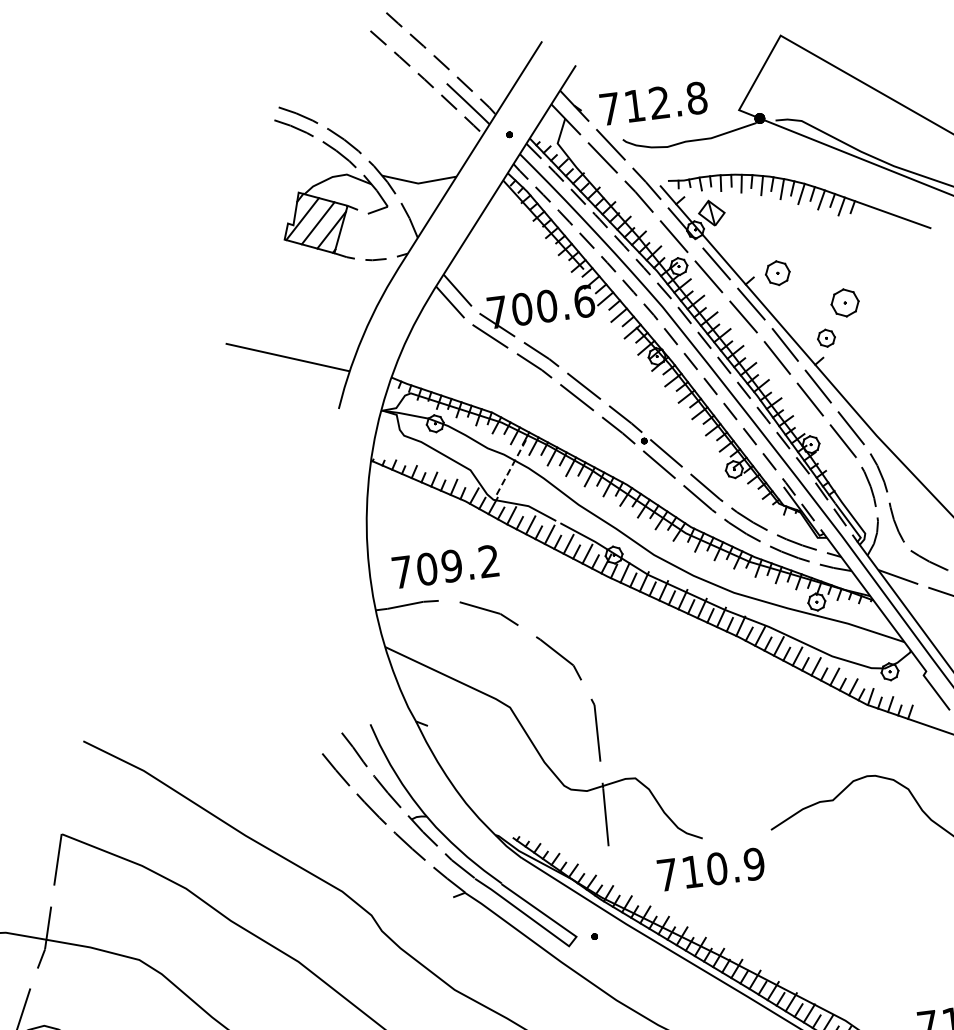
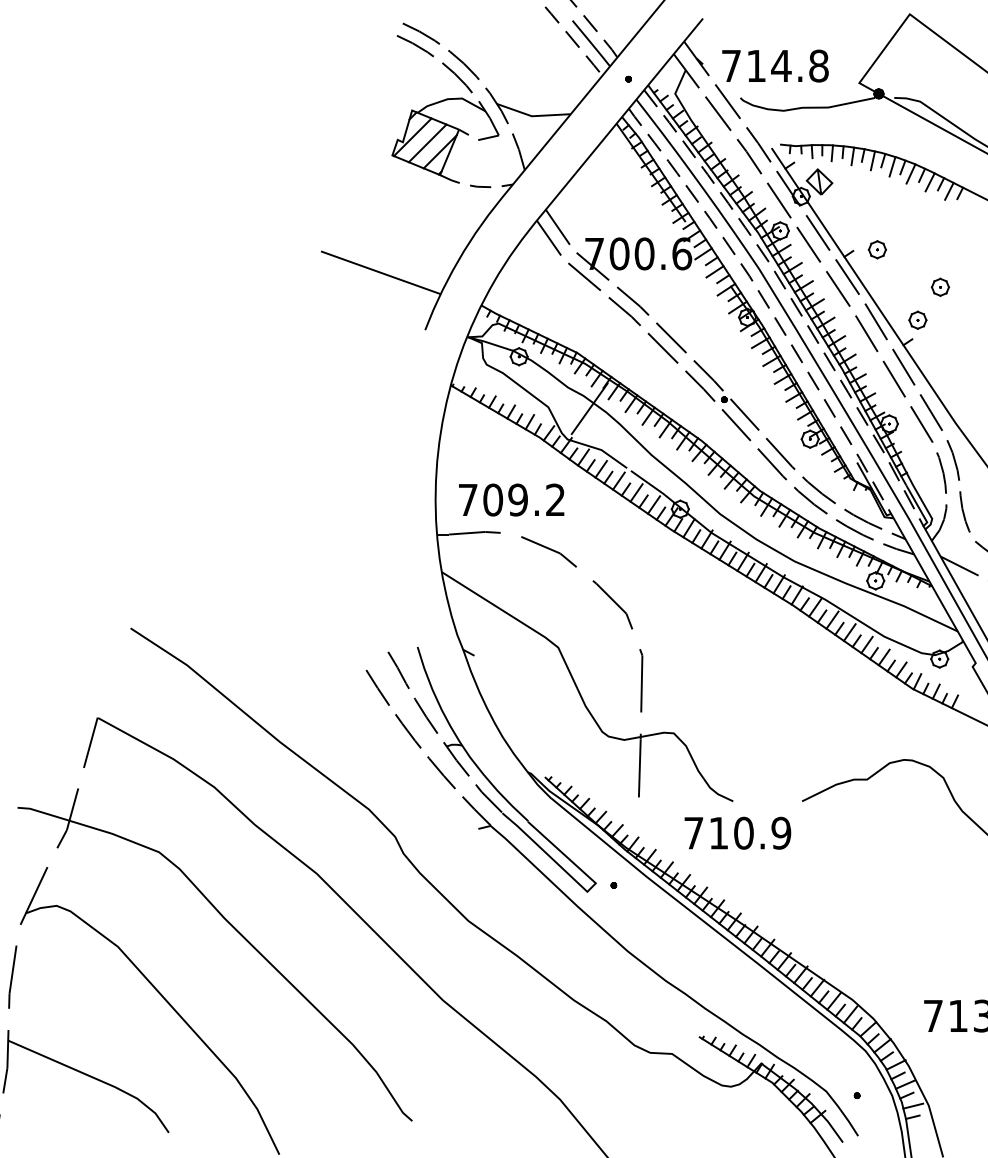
text: (659, 102) -> (781, 65), 712.8 -> 714.8
part: (776, 273) -> (876, 249), size x0.71
part: (843, 302) -> (939, 286), size x0.62
line: (511, 466) -> (589, 408), dashed -> solid

